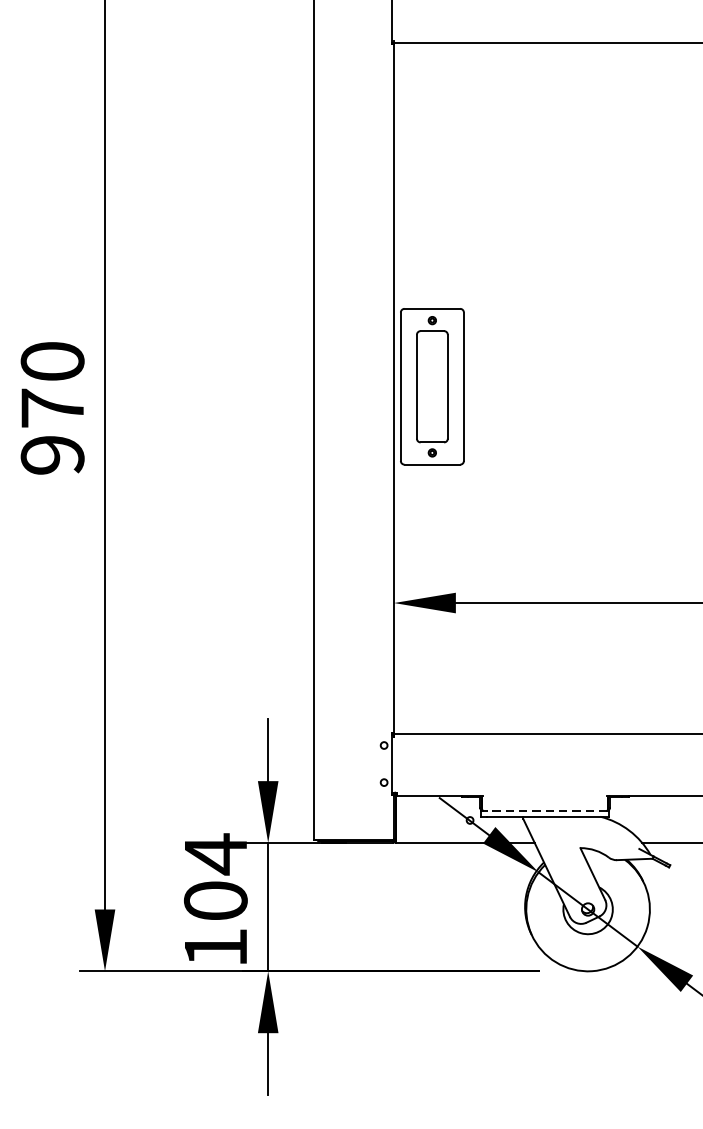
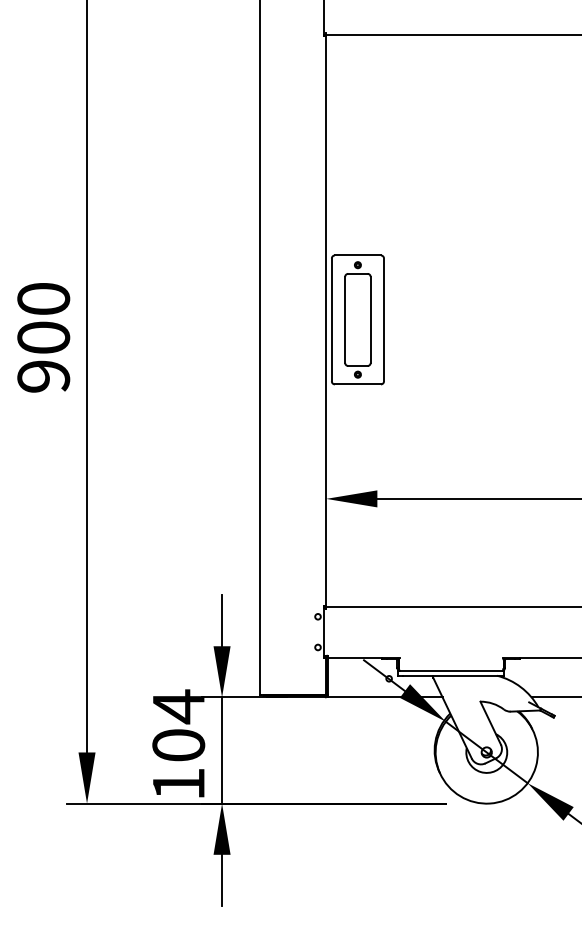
text: (52, 407) -> (43, 337), 970 -> 900
line: (544, 810) -> (450, 670), dashed -> solid

